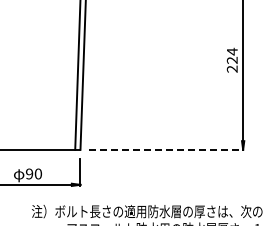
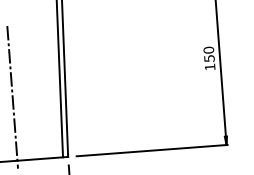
text: (231, 59) -> (208, 57), 224 -> 150
line: (28, 84) -> (12, 97), added
line: (167, 149) -> (152, 150), dashed -> solid

